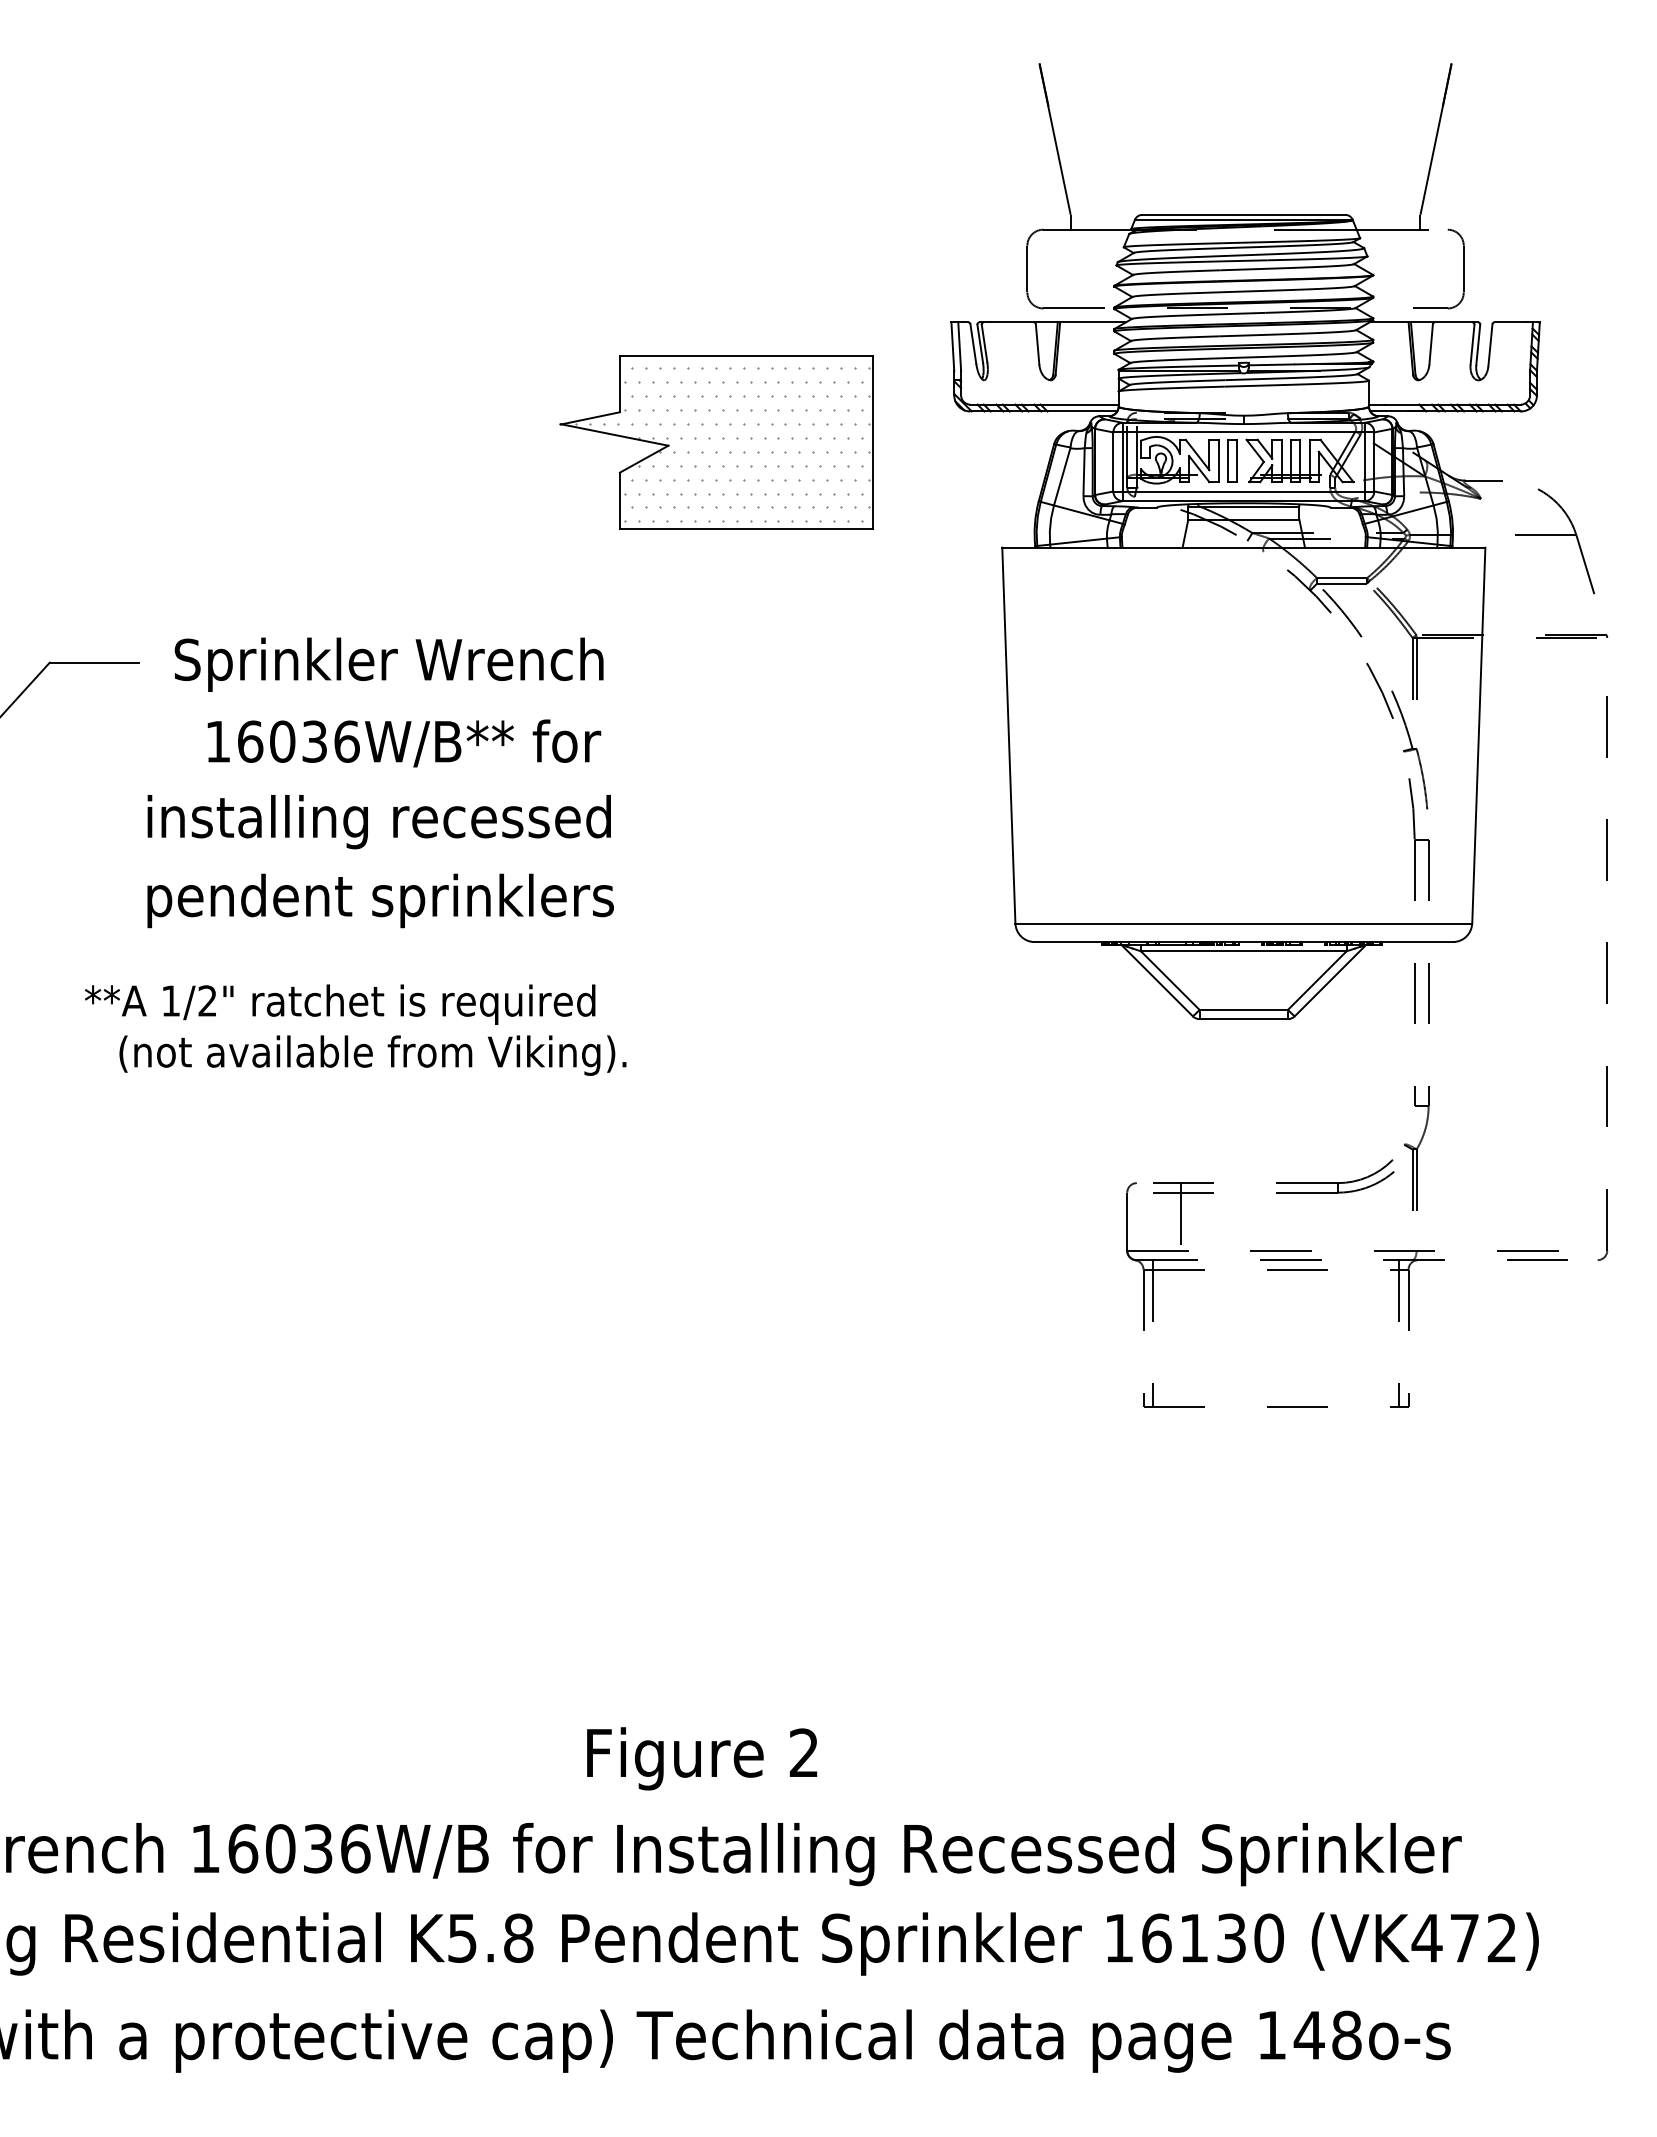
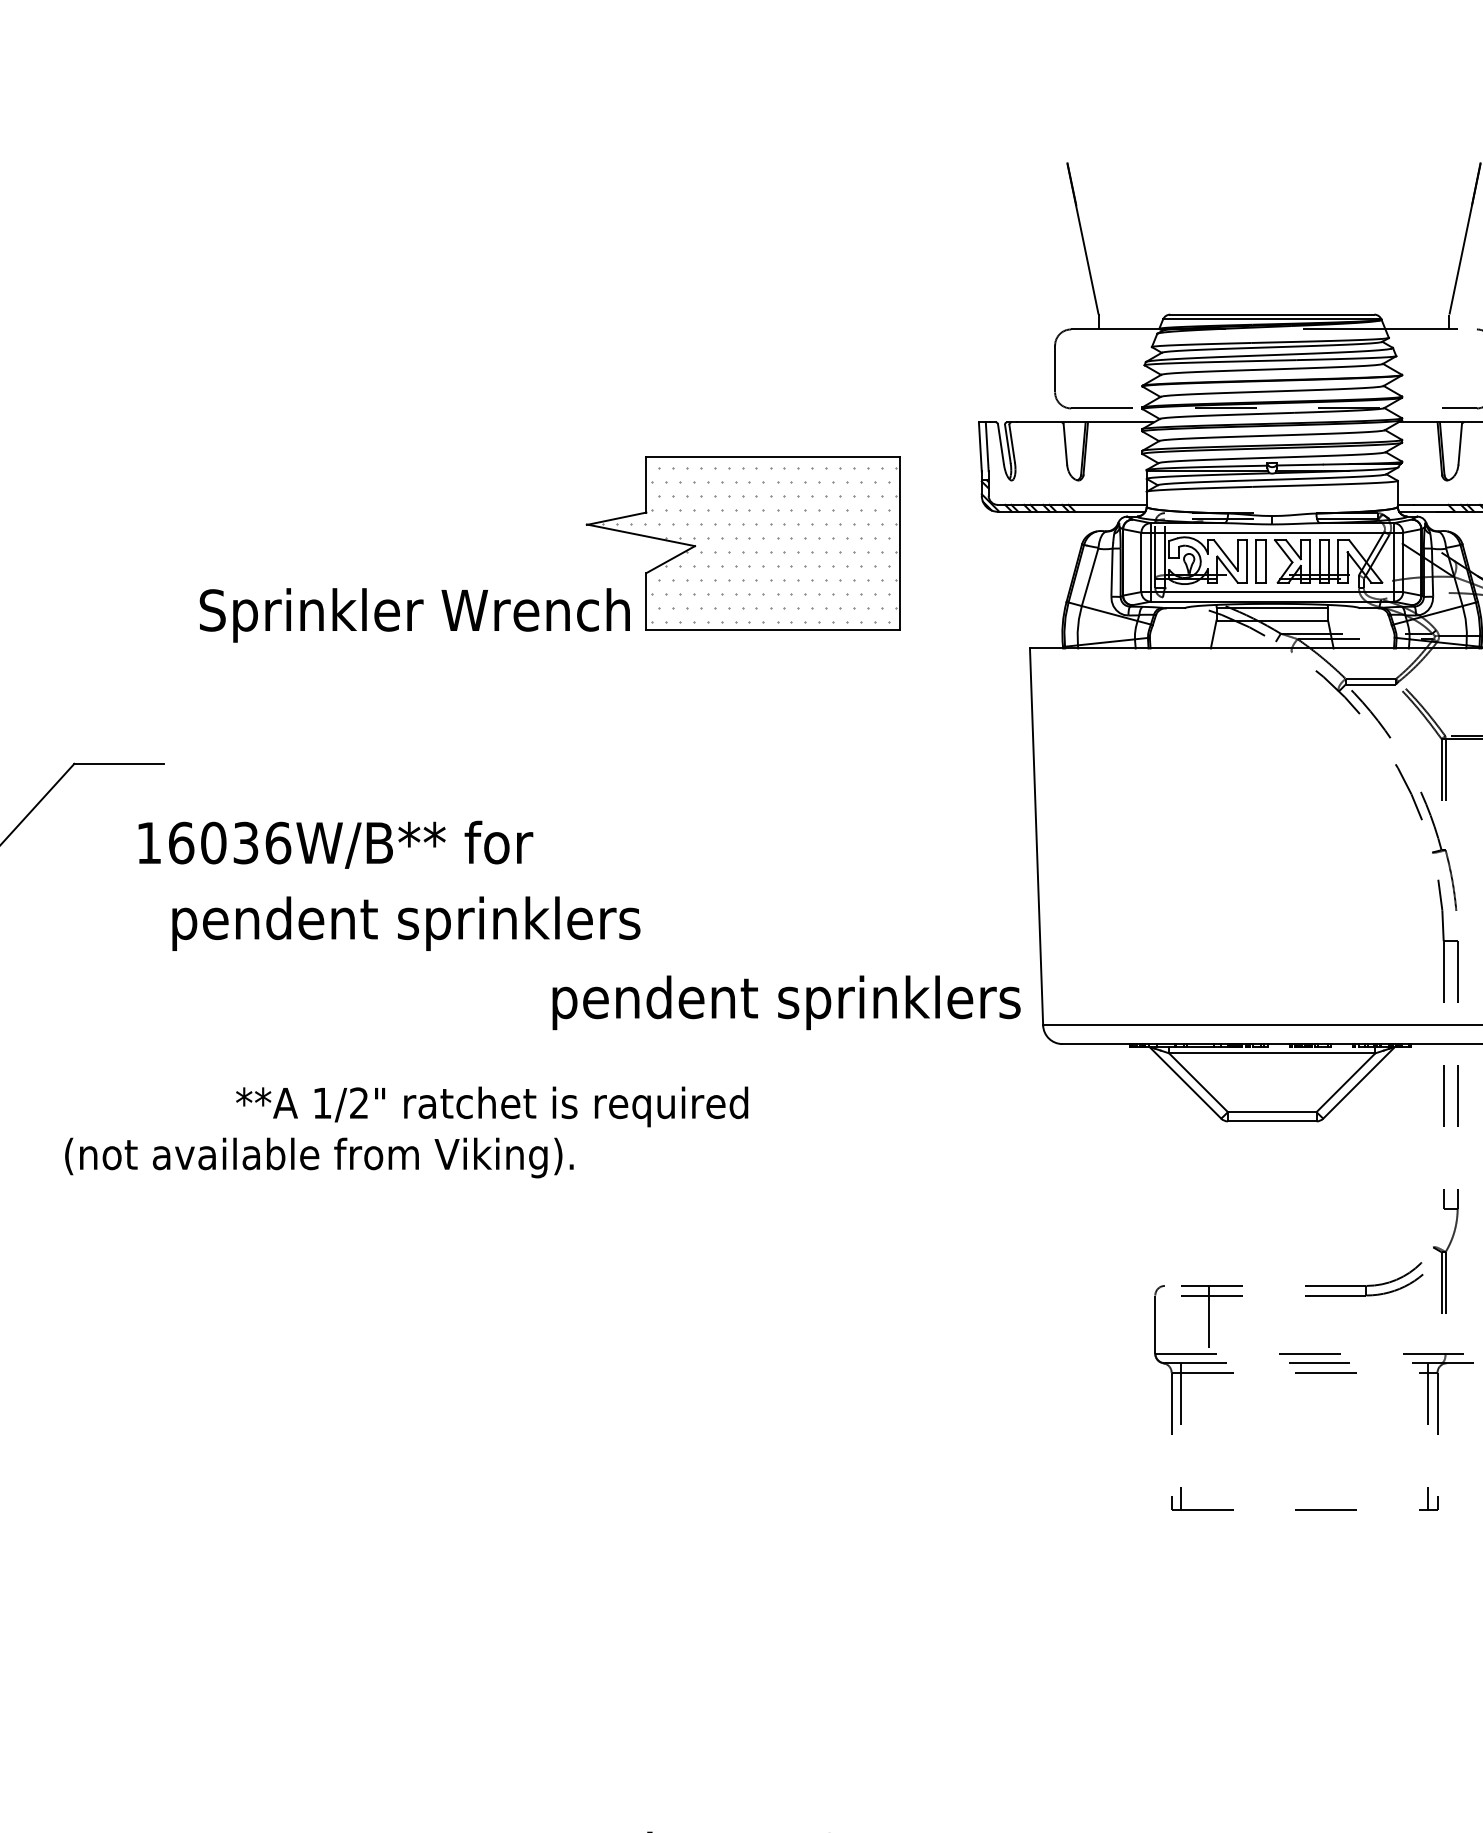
text: (388, 664) -> (414, 615), moved
text: (404, 743) -> (335, 844), moved
text: (380, 822) -> (406, 924), installing recessed -> pendent sprinklers
text: (380, 900) -> (786, 1002), moved
text: (340, 1004) -> (492, 1106), moved
text: (372, 1055) -> (318, 1157), moved

